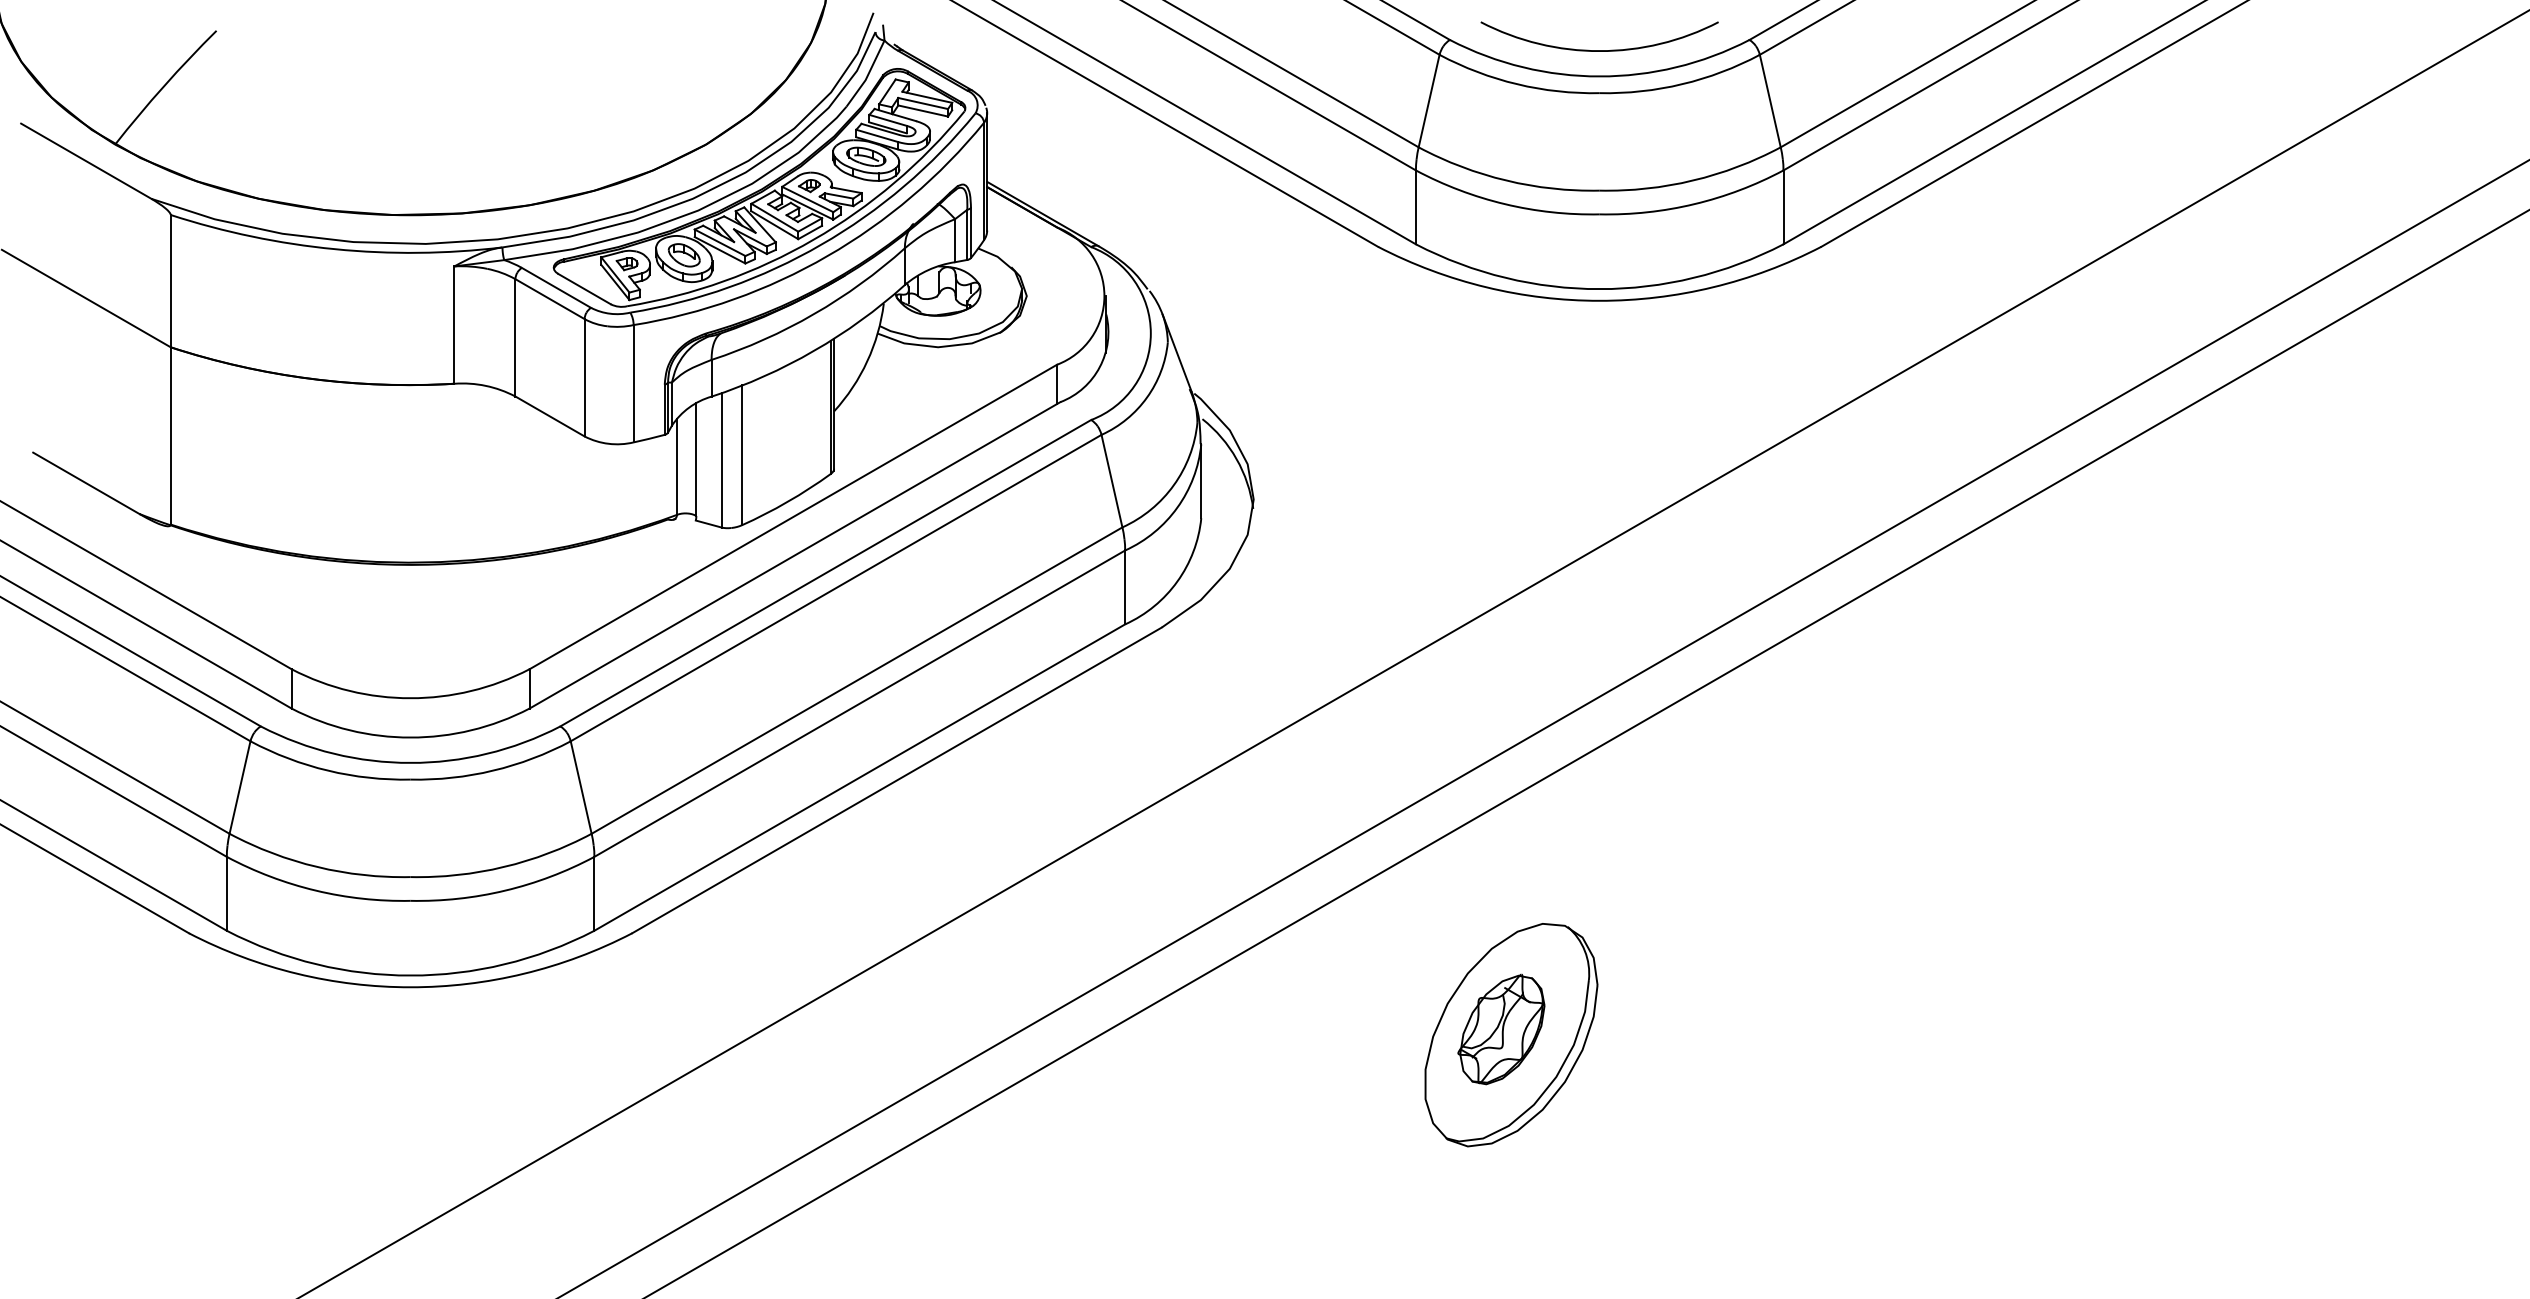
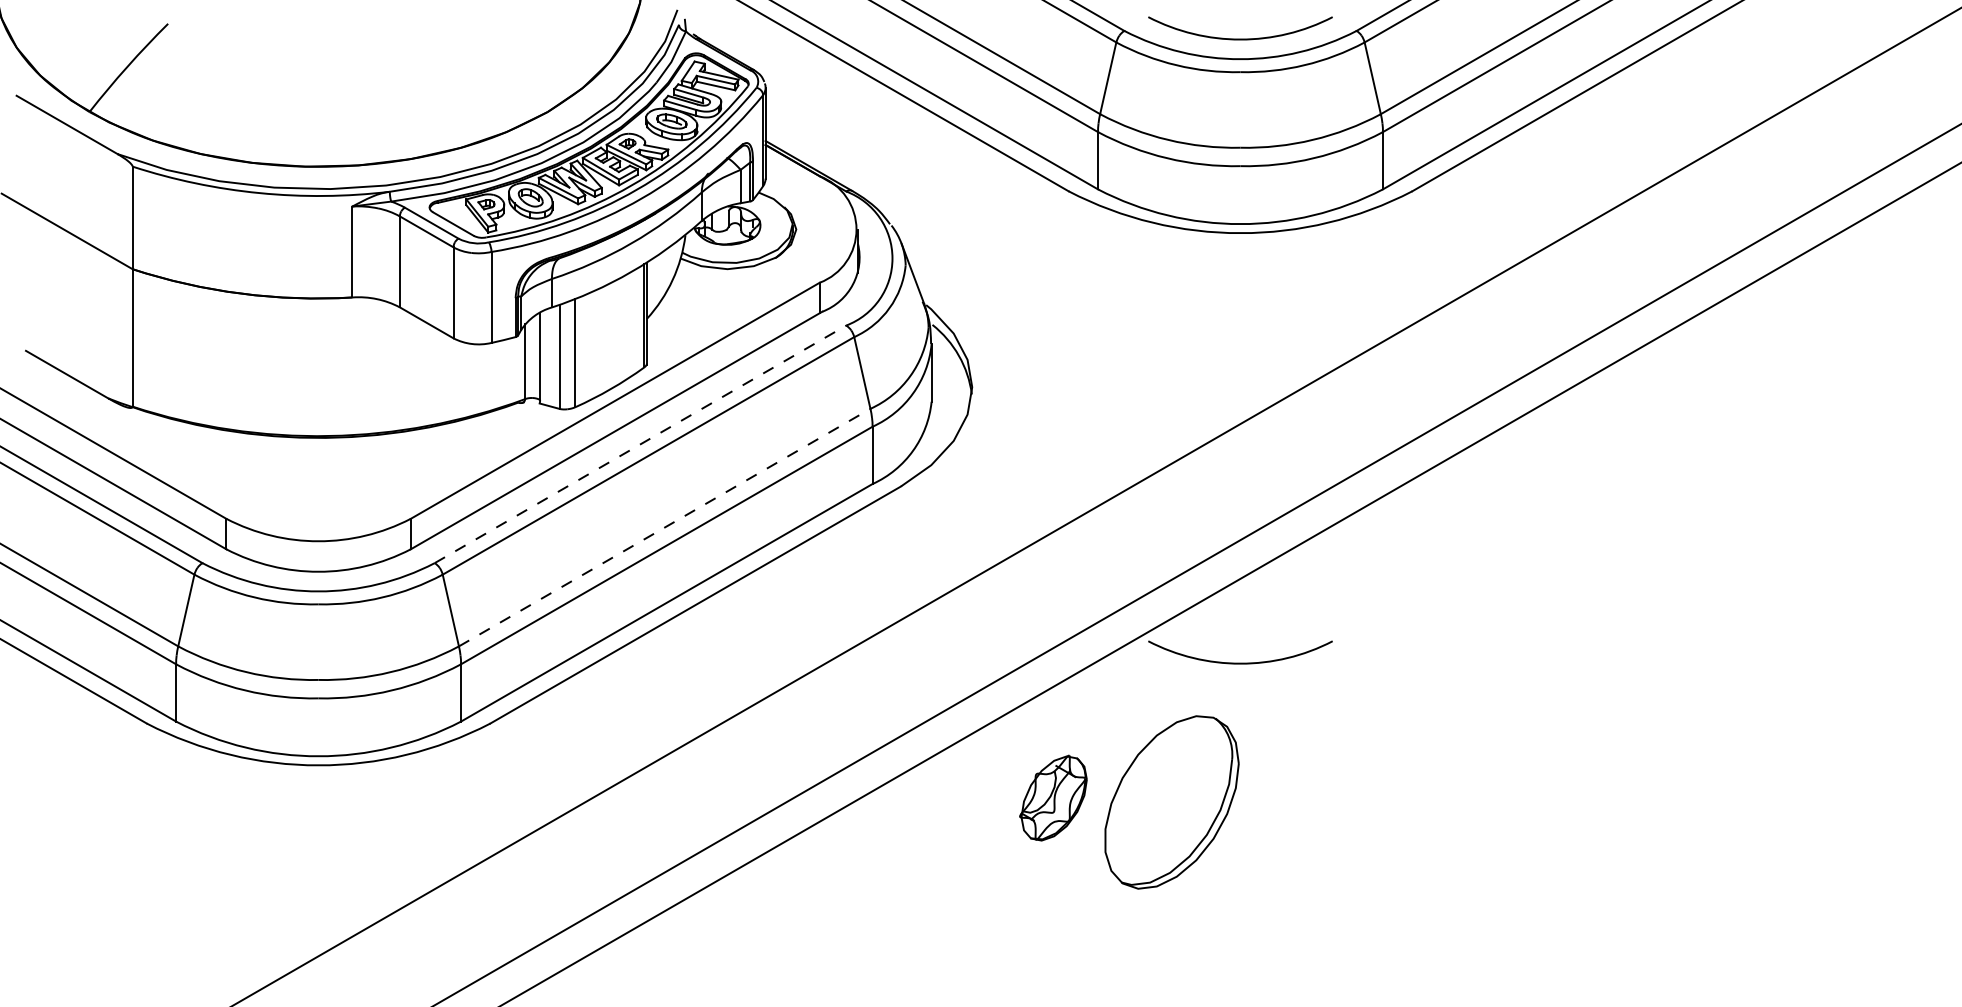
line: (826, 572) -> (641, 443), solid -> dashed
line: (857, 680) -> (665, 527), solid -> dashed
arc: (1599, 855) -> (1240, 663), added
part: (1501, 1029) -> (1053, 798), moved

